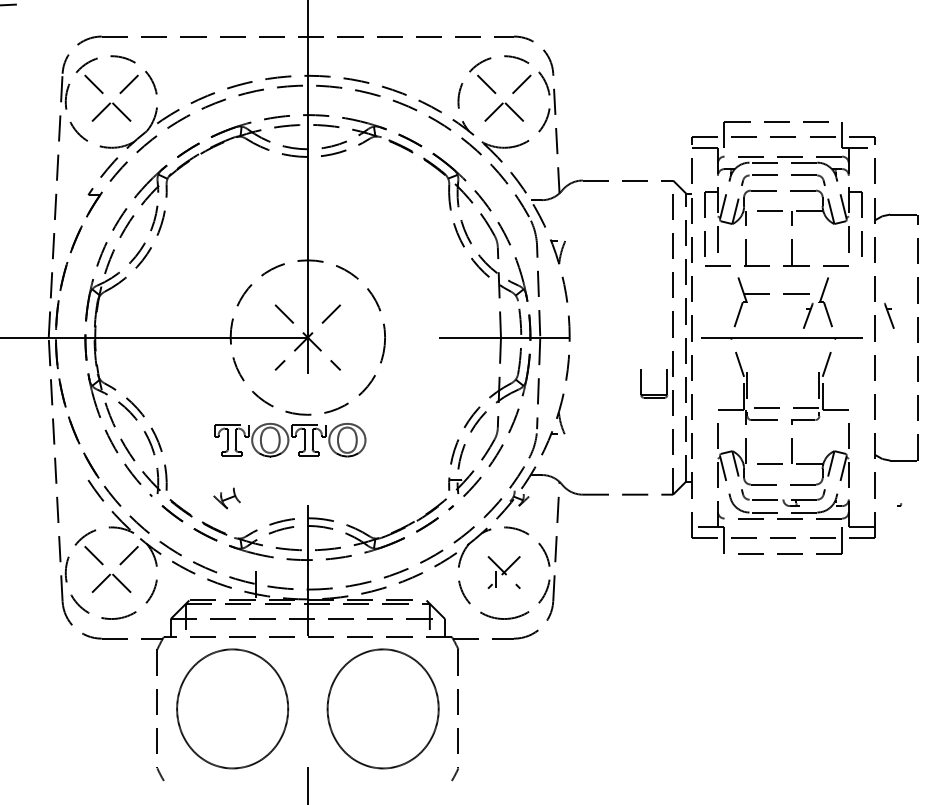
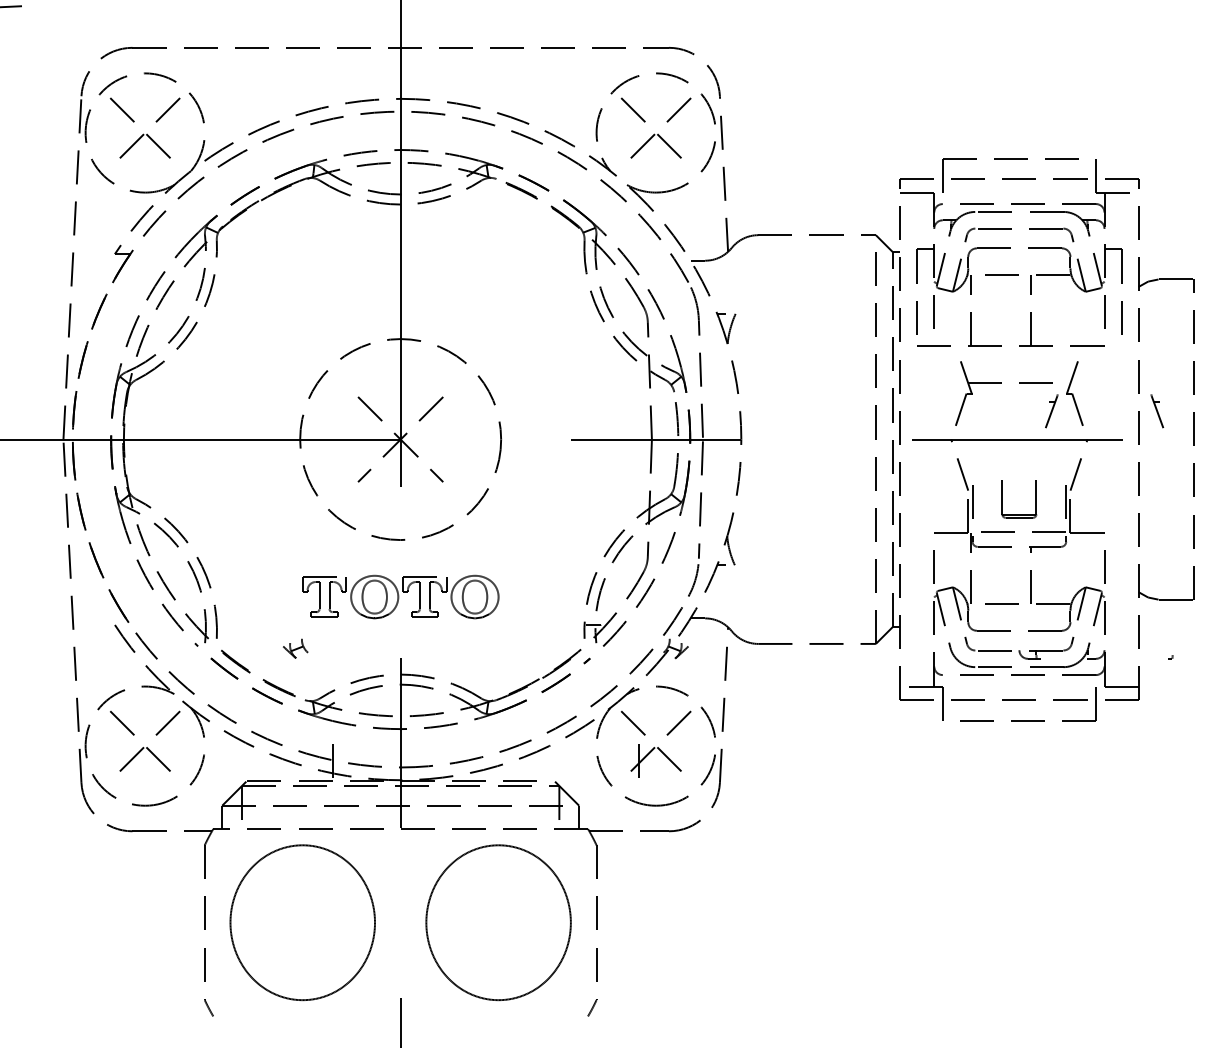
part: (654, 395) -> (1019, 514), moved
part: (290, 439) -> (400, 596), moved
part: (227, 498) -> (295, 648), size x0.71
part: (503, 571) -> (655, 743), size x1.67

